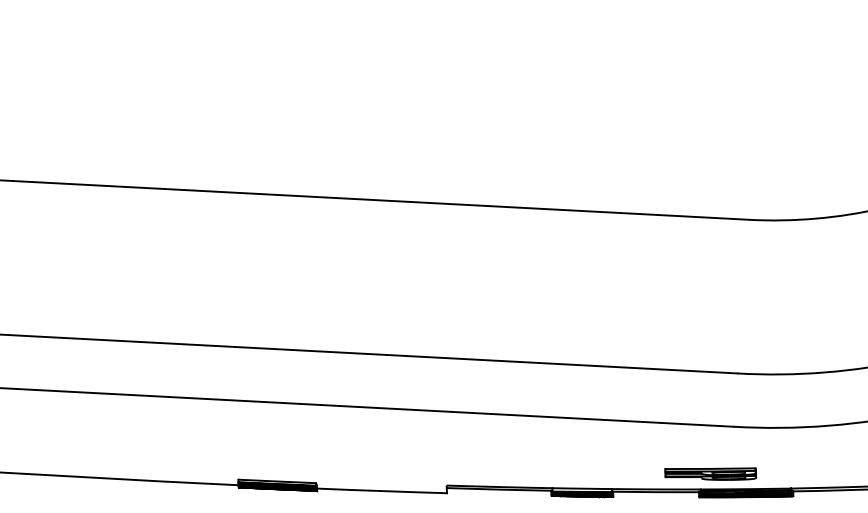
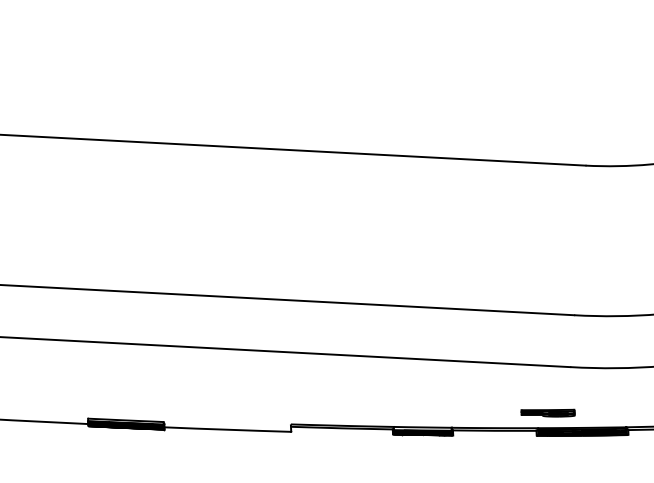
part: (710, 473) -> (547, 412), size x0.6

